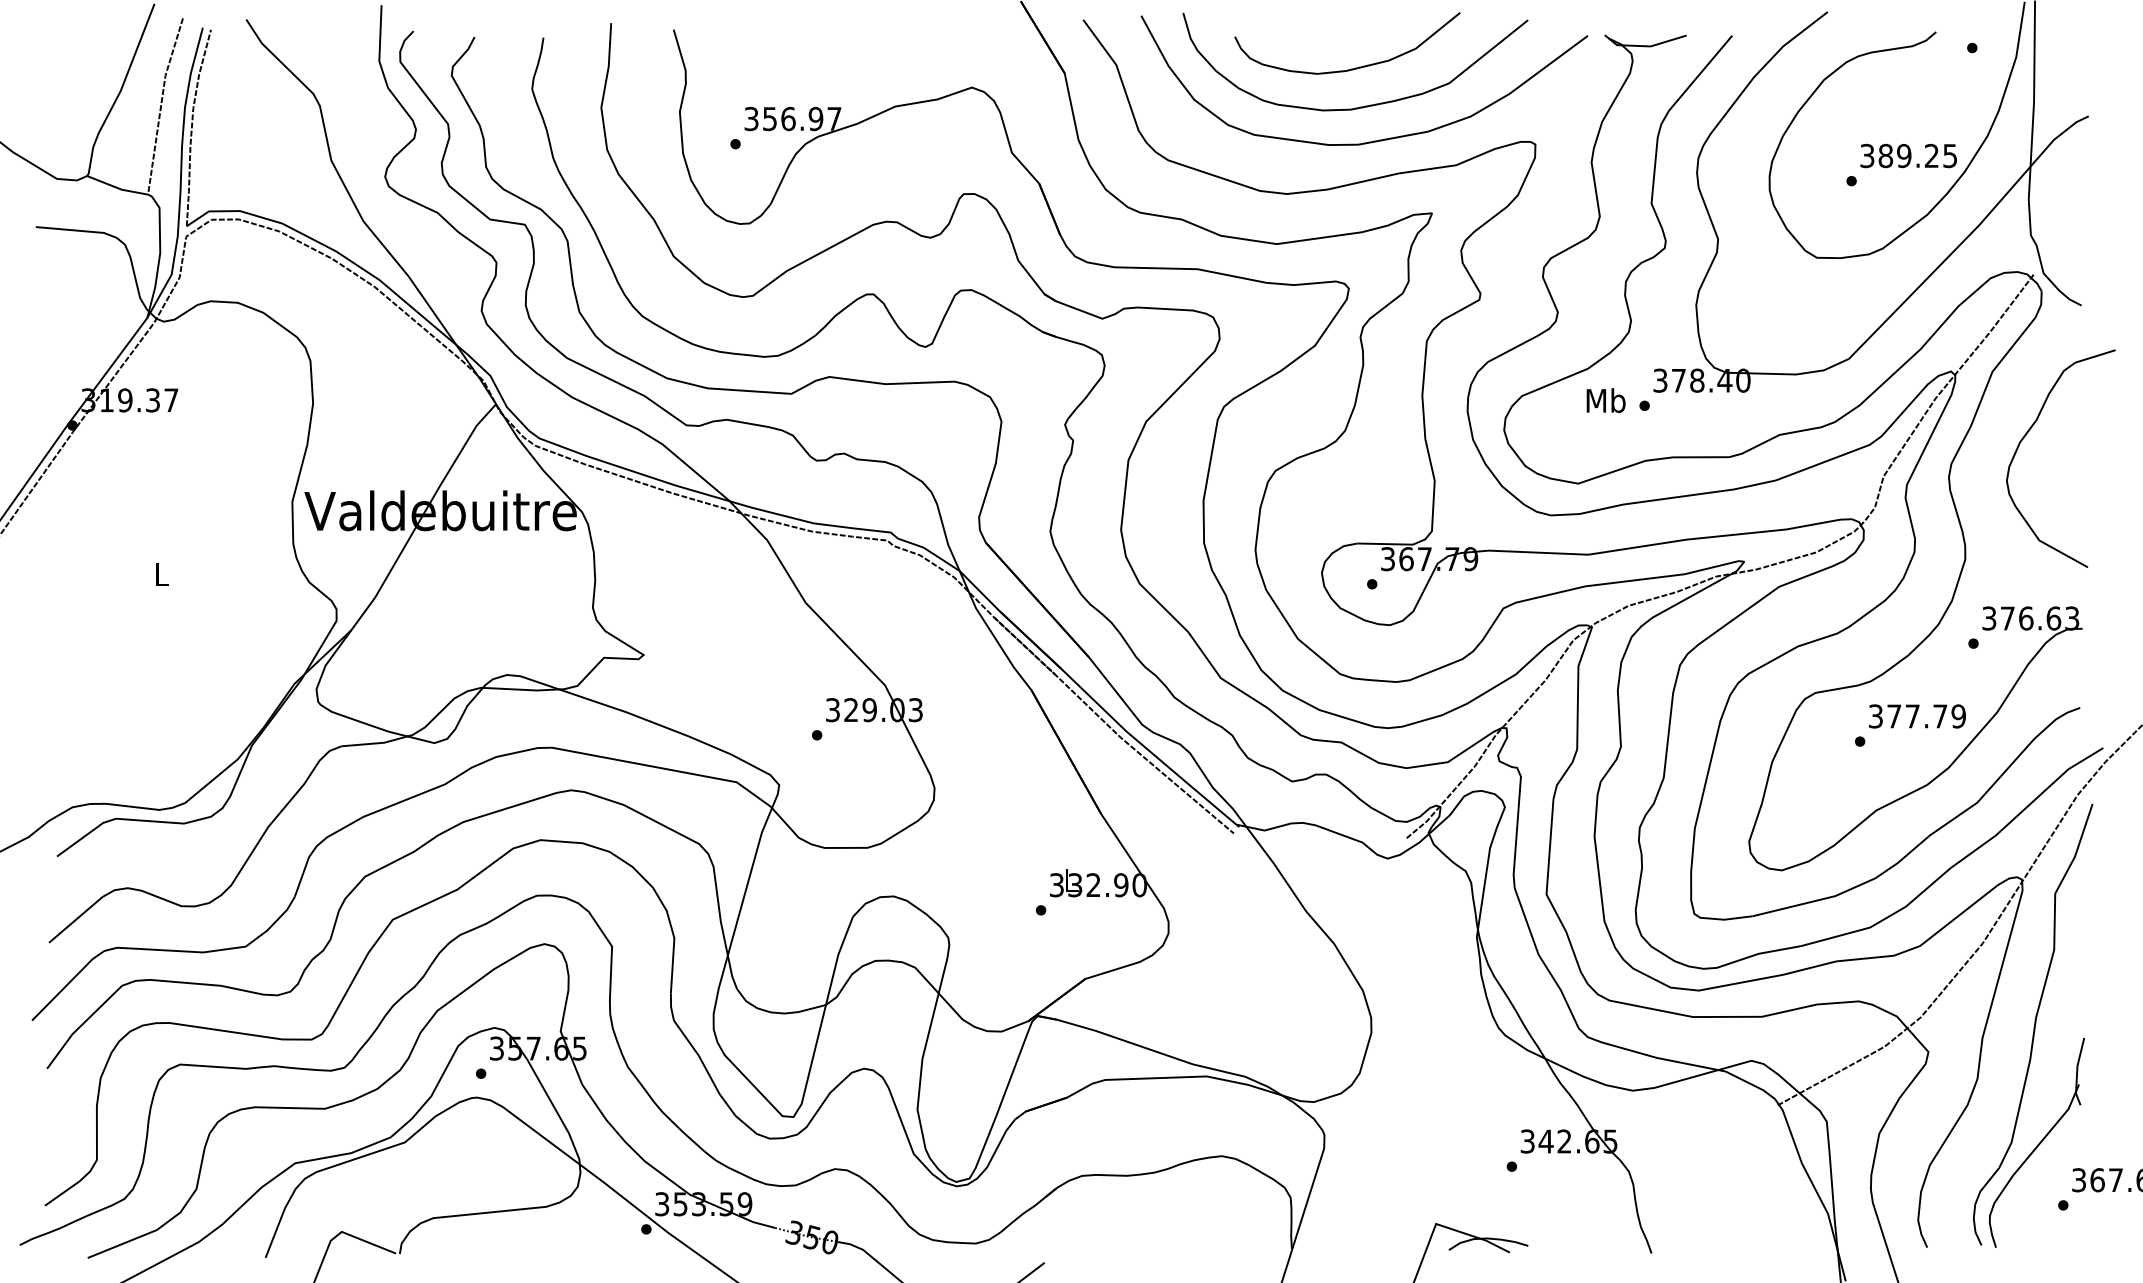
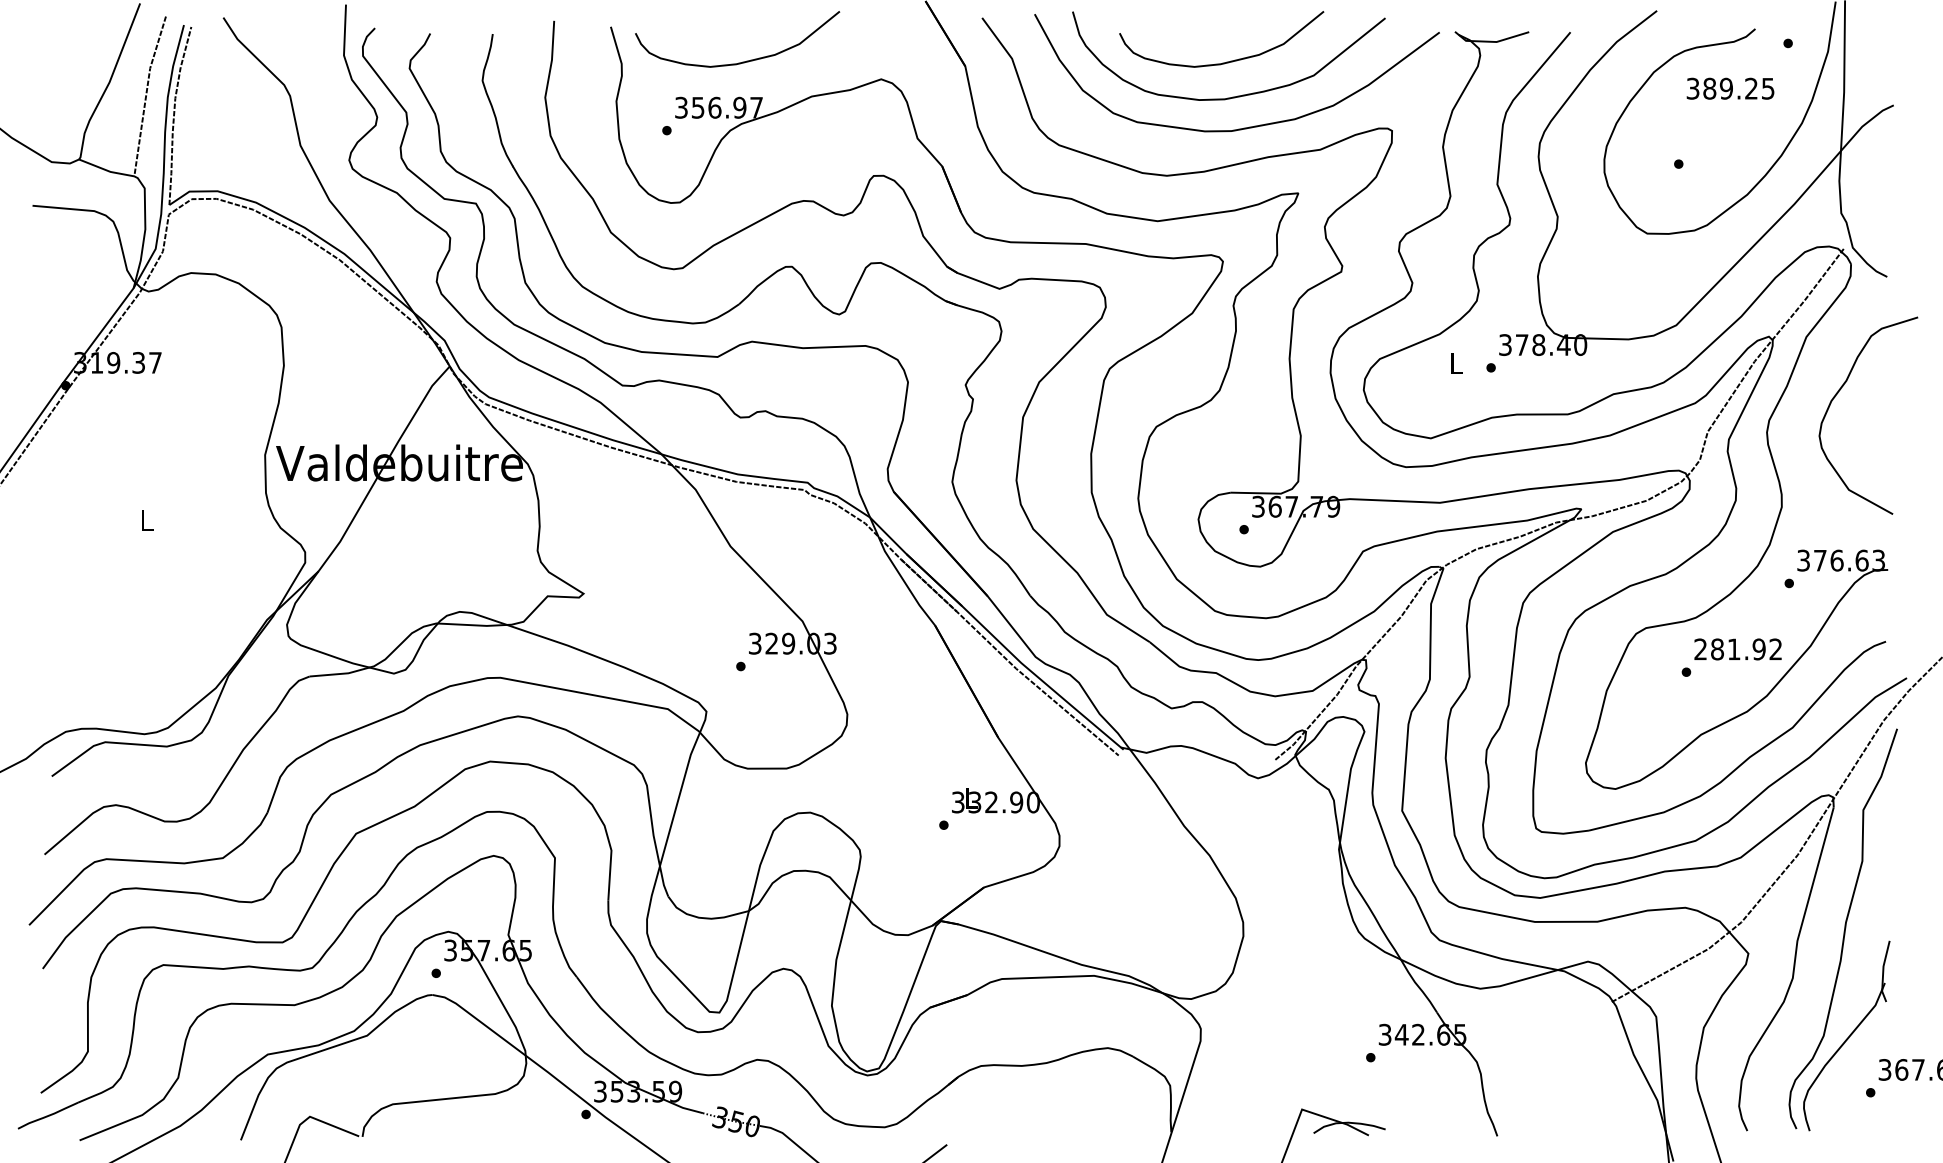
curve: (821, 67) -> (744, 61), added
text: (1908, 155) -> (1730, 88), moved
text: (1605, 400) -> (1455, 363), Mb -> L
text: (1916, 716) -> (1737, 649), 377.79 -> 281.92

